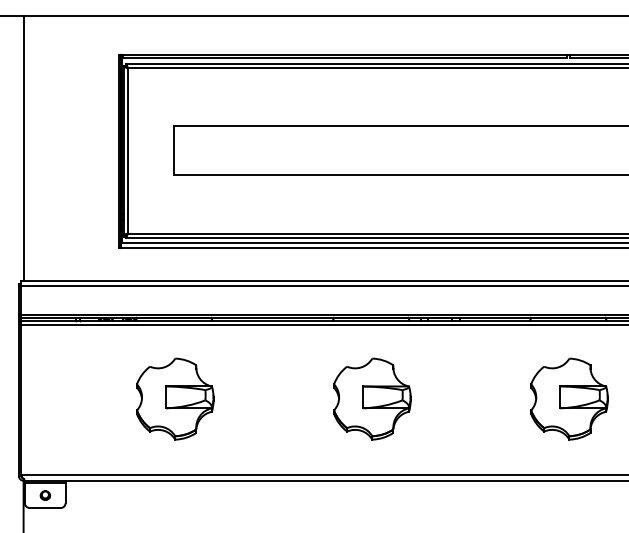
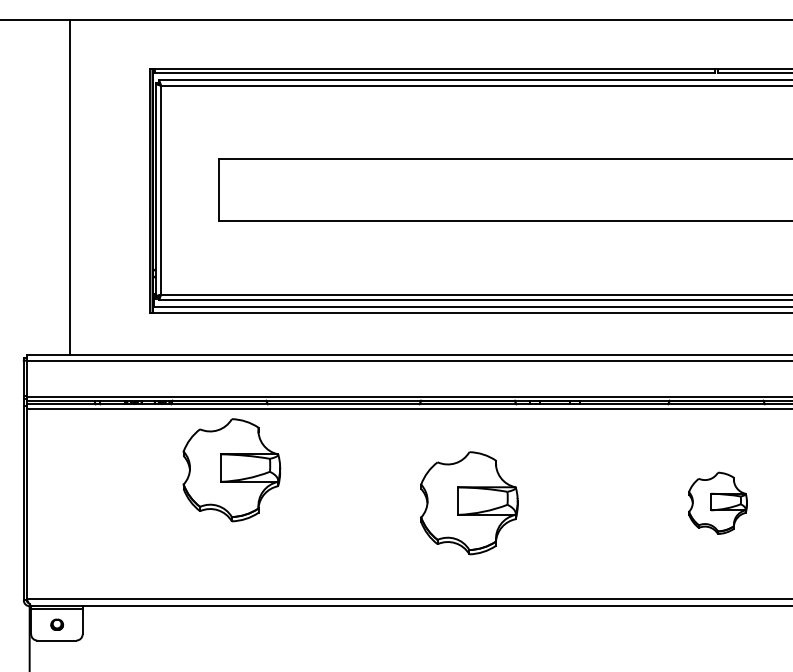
line: (23, 147) -> (69, 186), moved
part: (174, 399) -> (231, 470), moved
part: (569, 399) -> (717, 503), size x0.6

